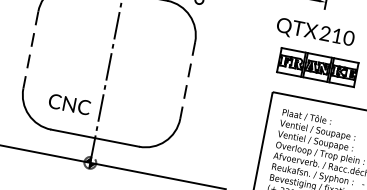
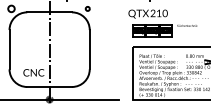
line: (30, 49) -> (9, 49), dashed -> solid
line: (187, 80) -> (89, 49), dashed -> solid

